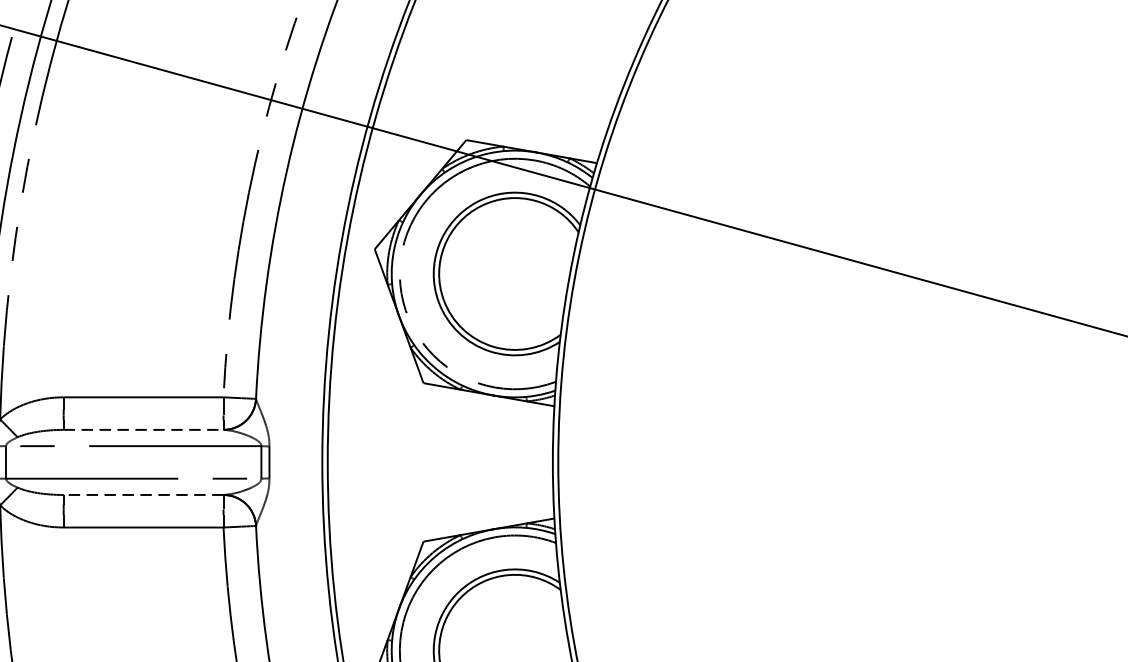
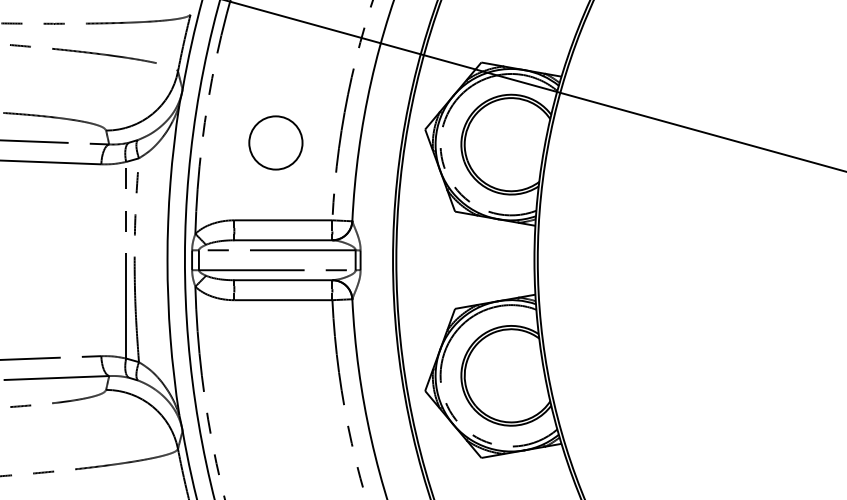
circle: (130, 270) -> (275, 142), added
line: (143, 430) -> (283, 240), dashed -> solid
line: (142, 495) -> (282, 280), dashed -> solid

